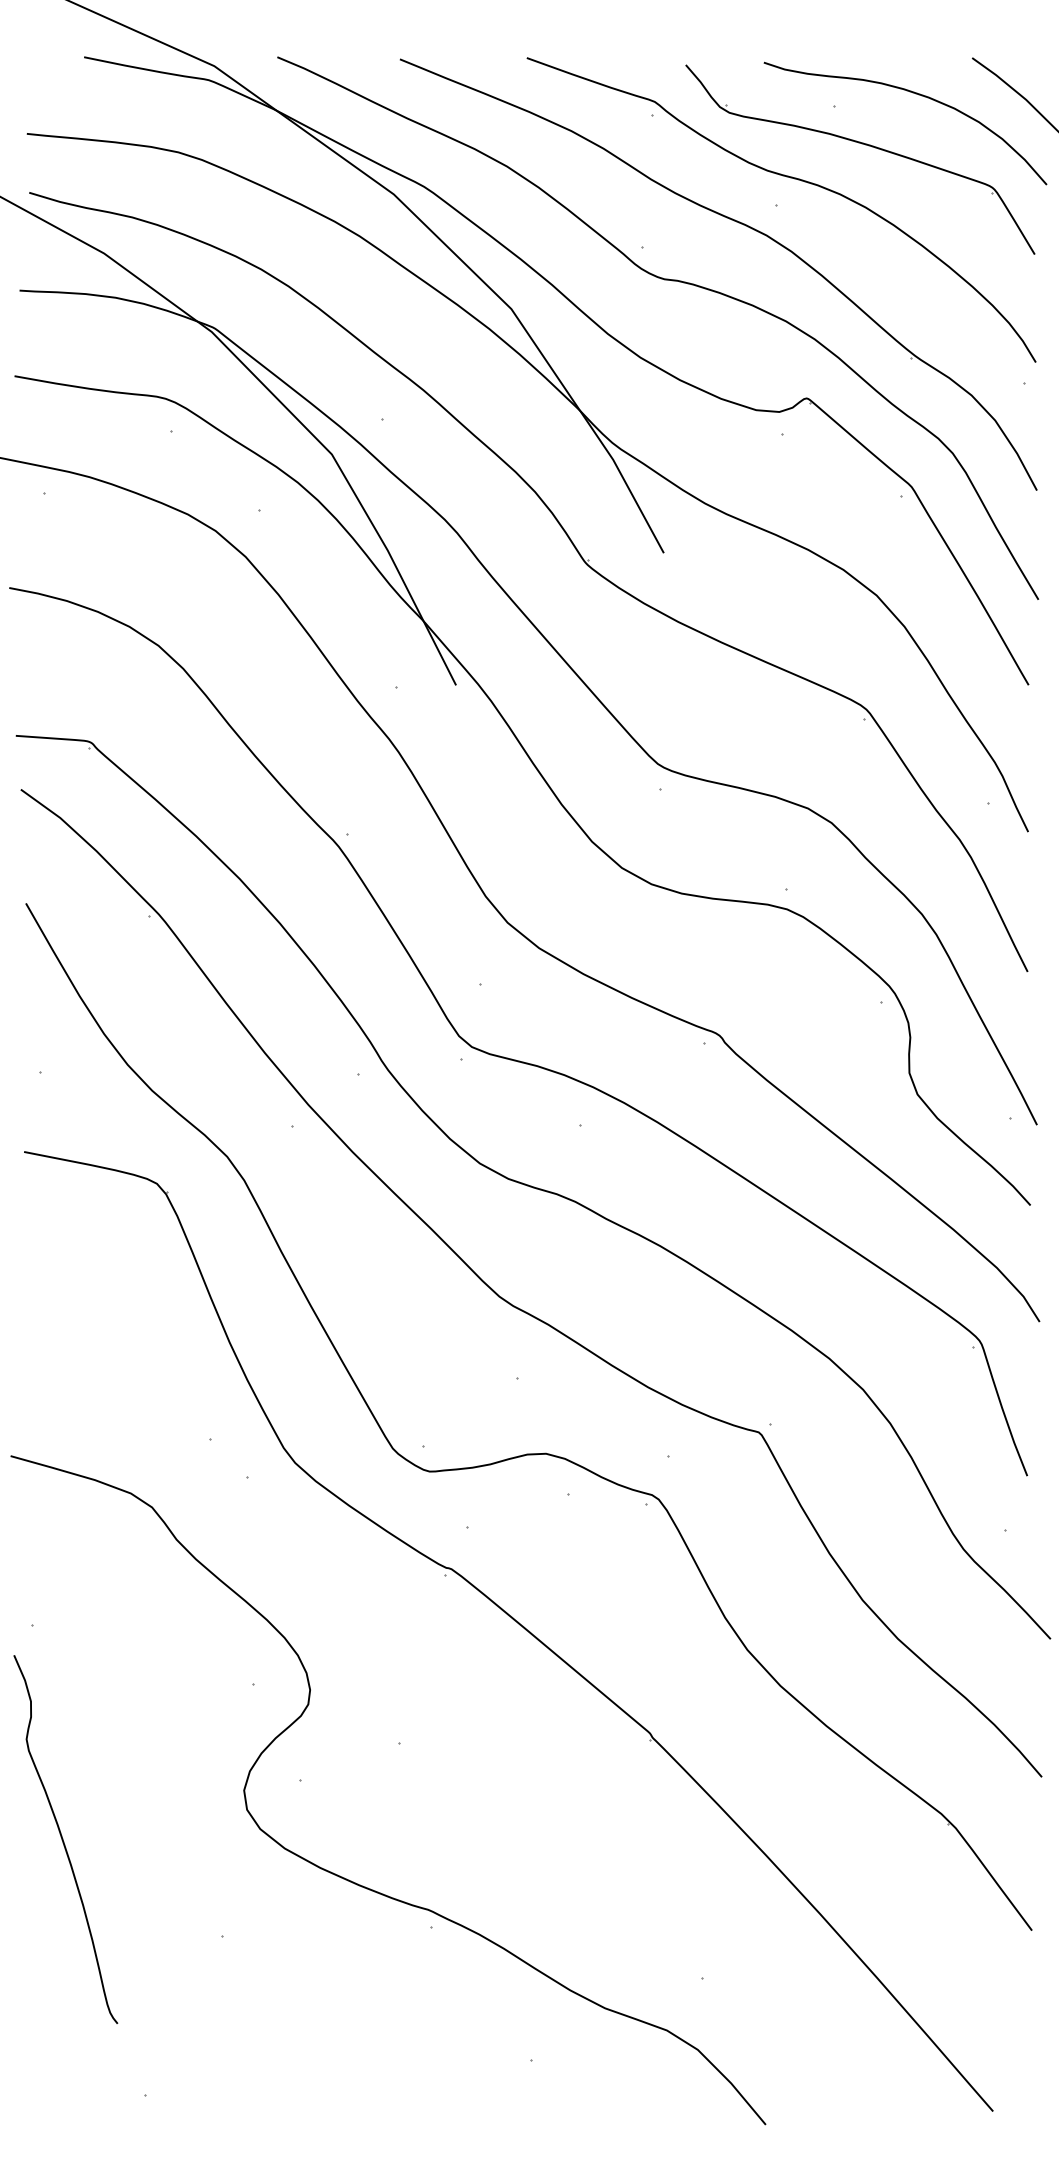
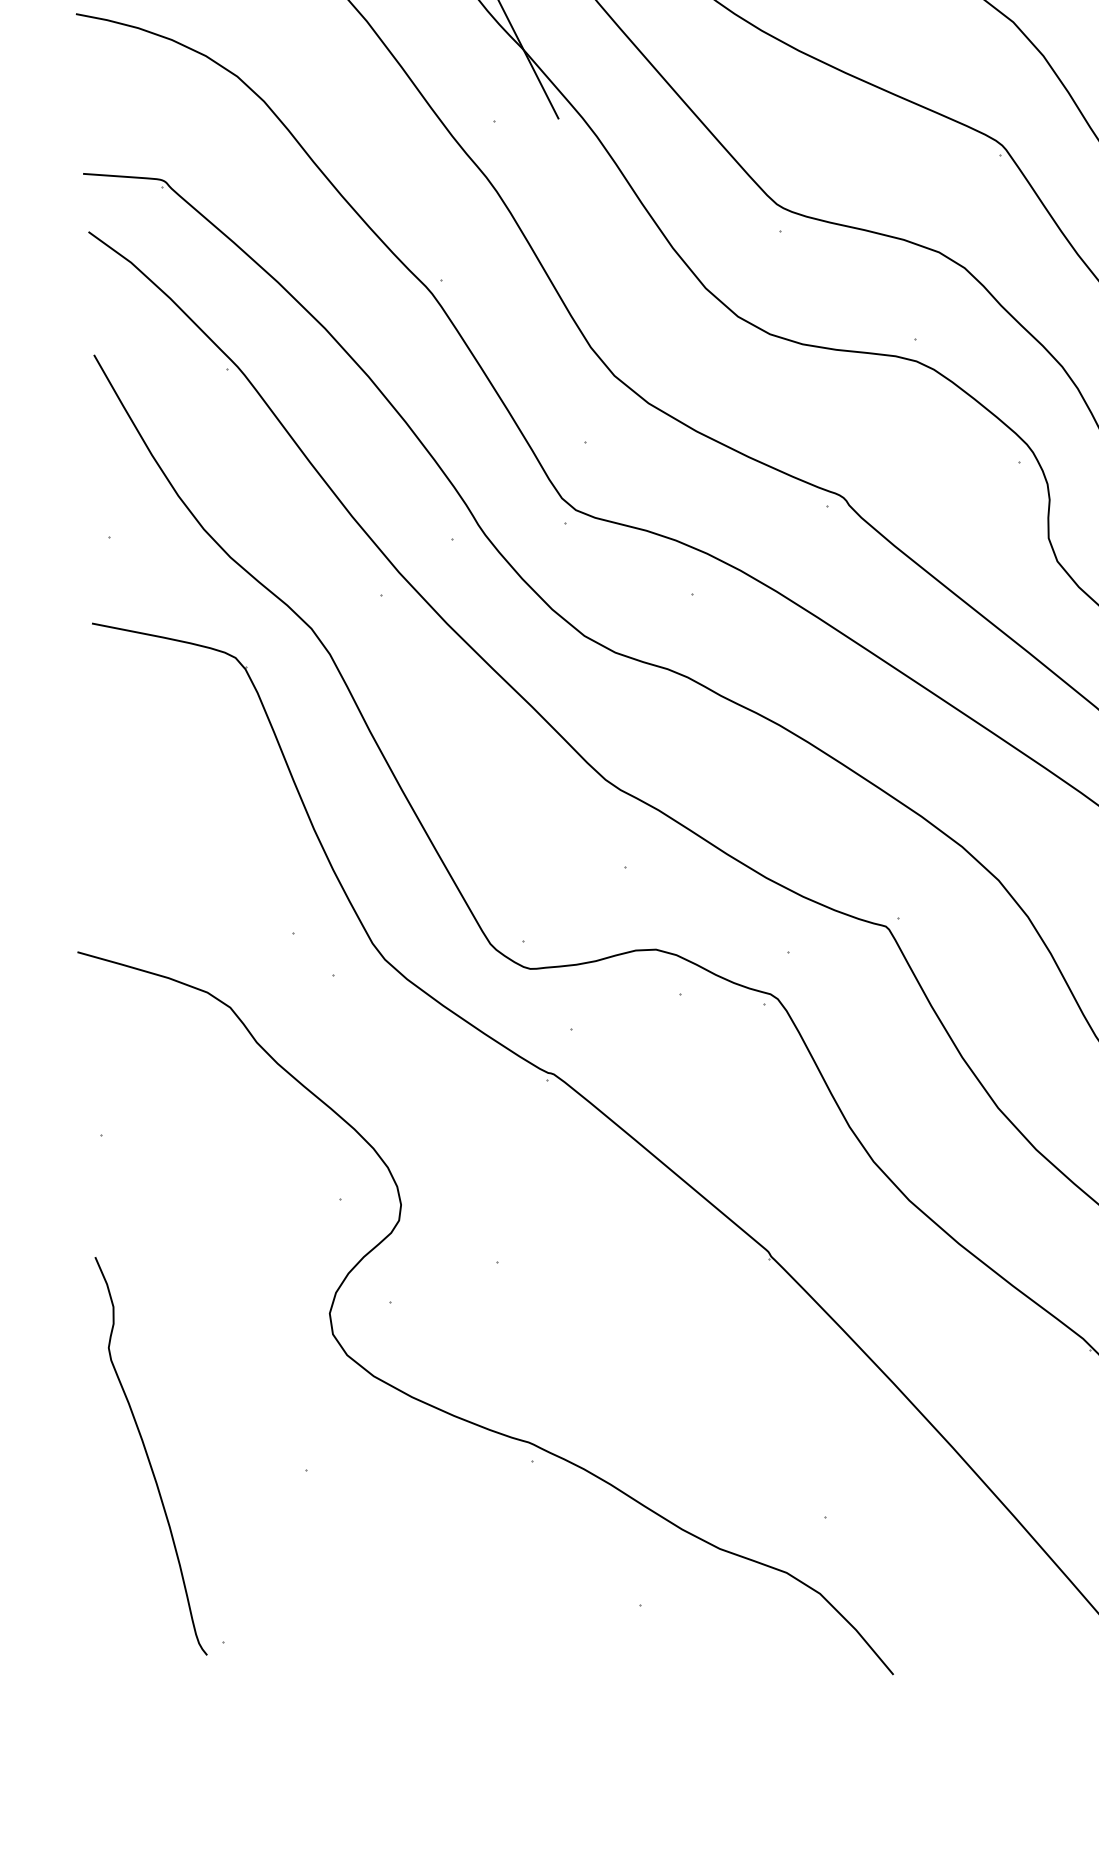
curve: (63, 1839) -> (148, 1456), moved

